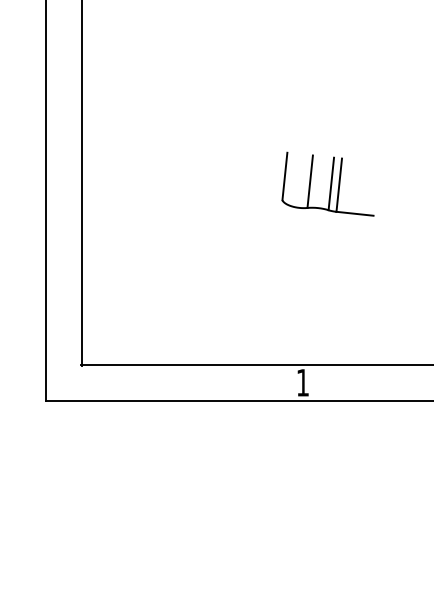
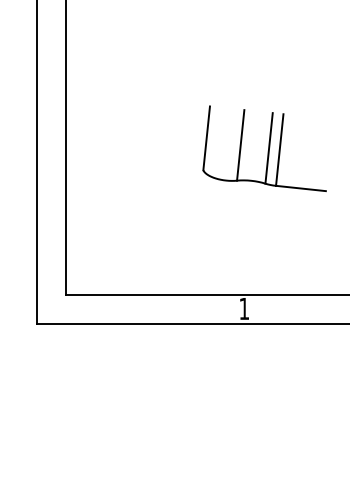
part: (327, 184) -> (264, 148), size x1.67

